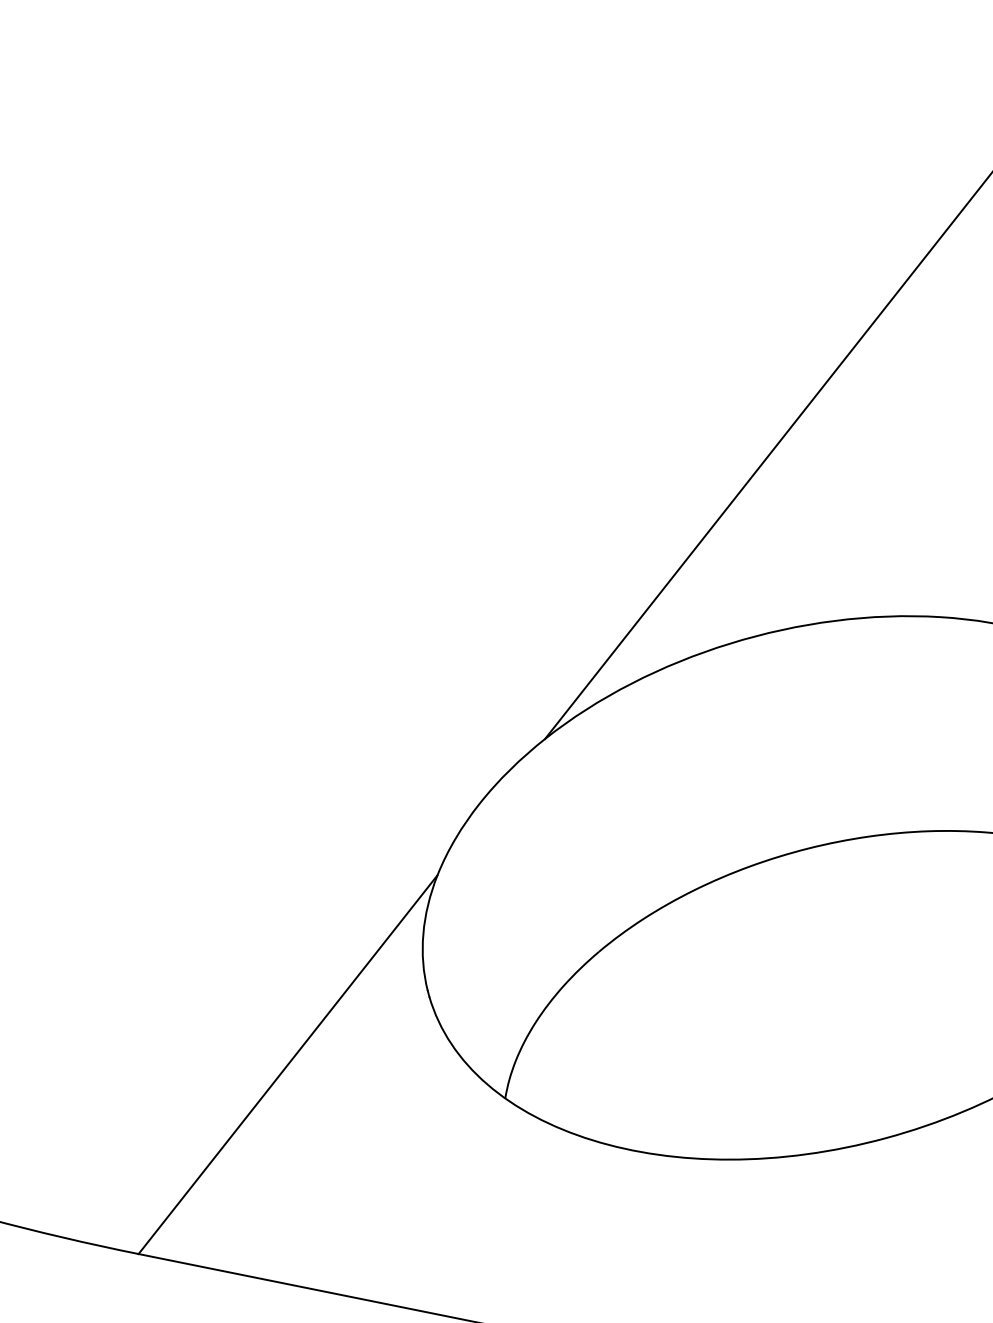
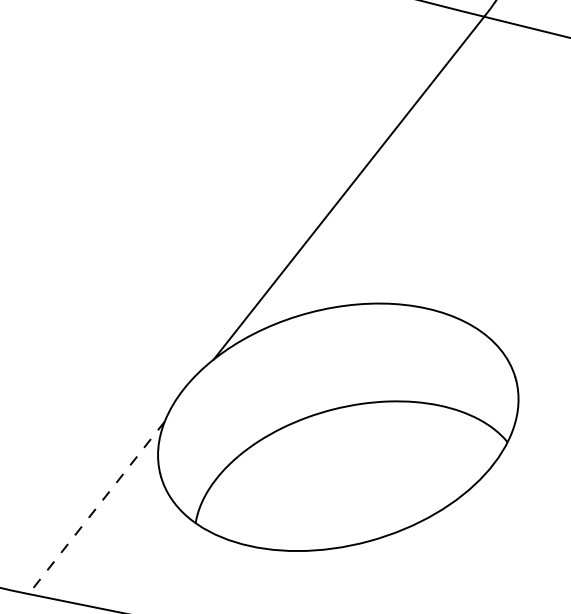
line: (287, 1063) -> (96, 507), solid -> dashed

